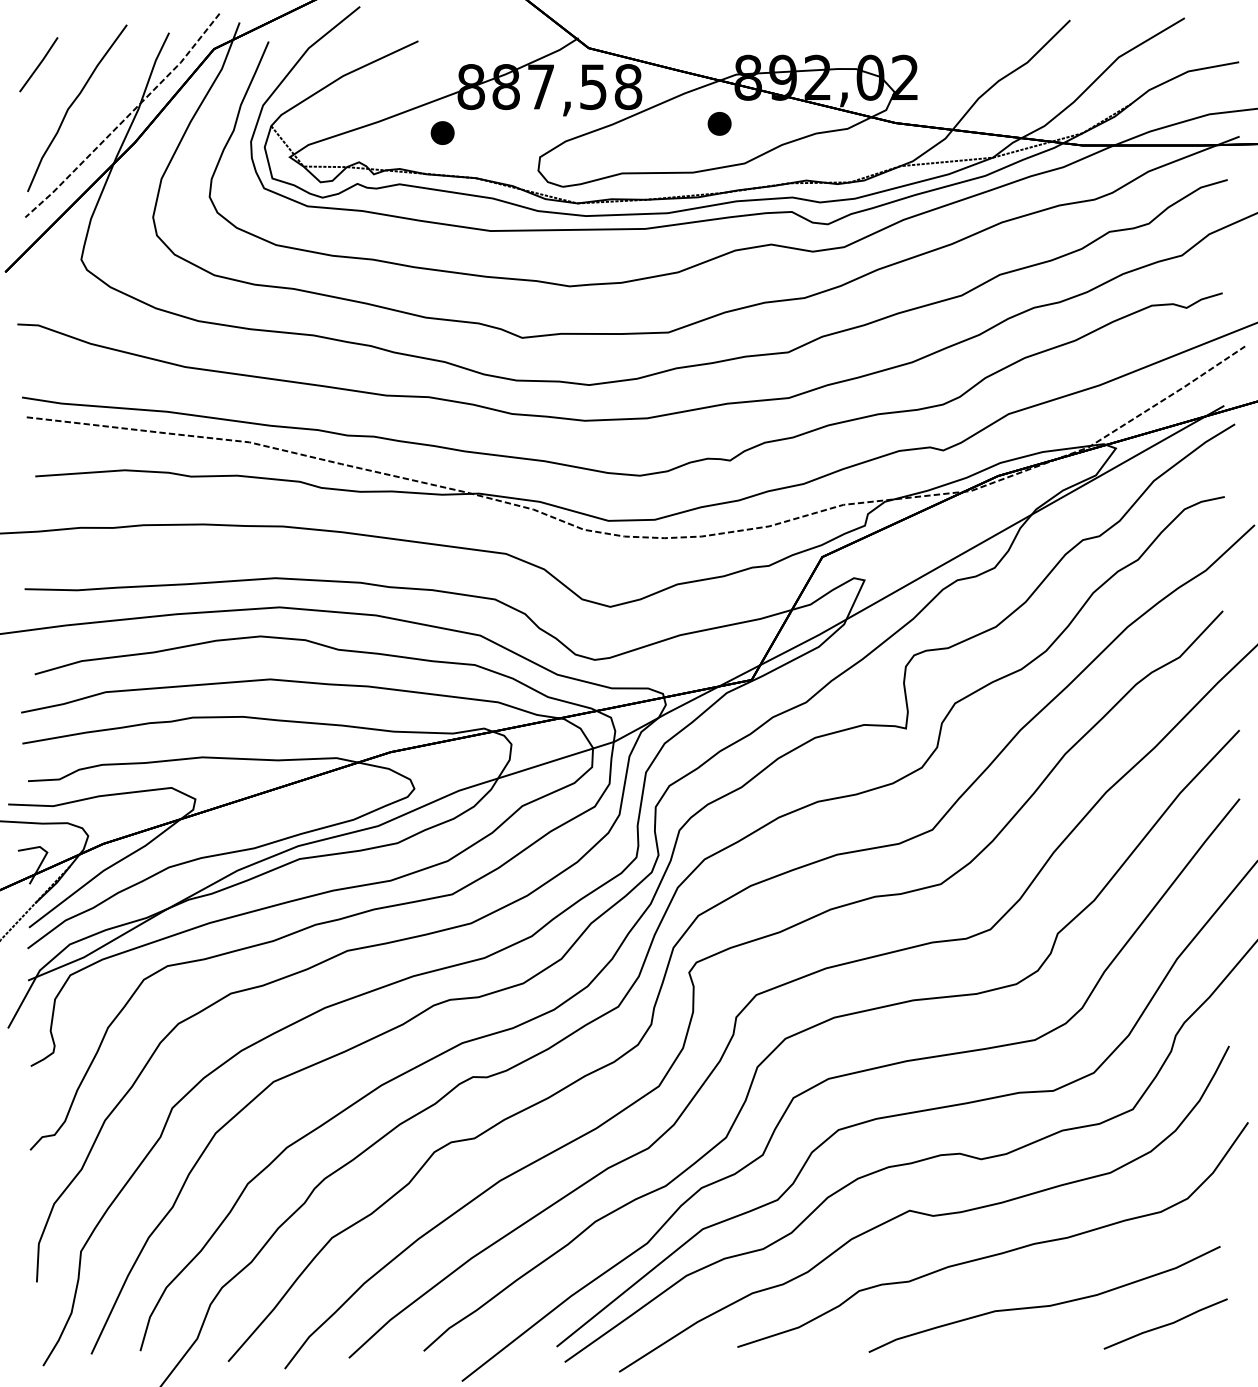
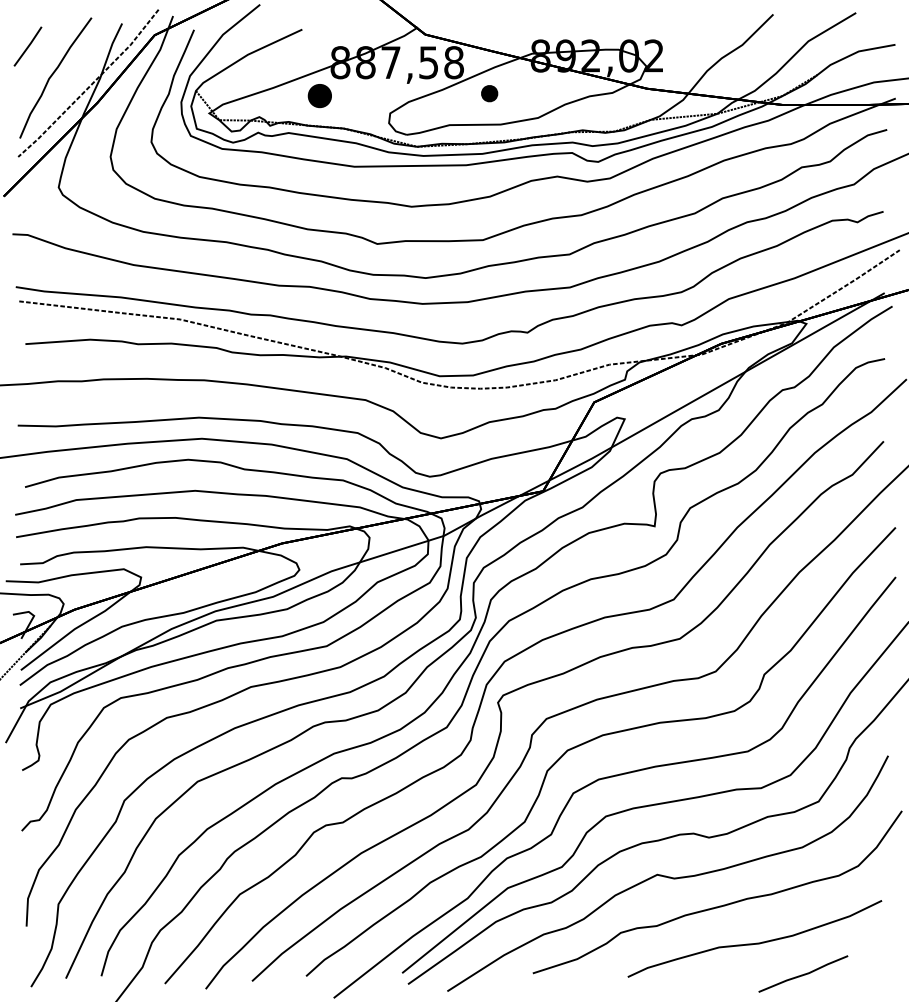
part: (719, 123) -> (489, 93), moved
part: (442, 132) -> (319, 95), size x1.4
part: (1165, 1323) -> (803, 973), moved

